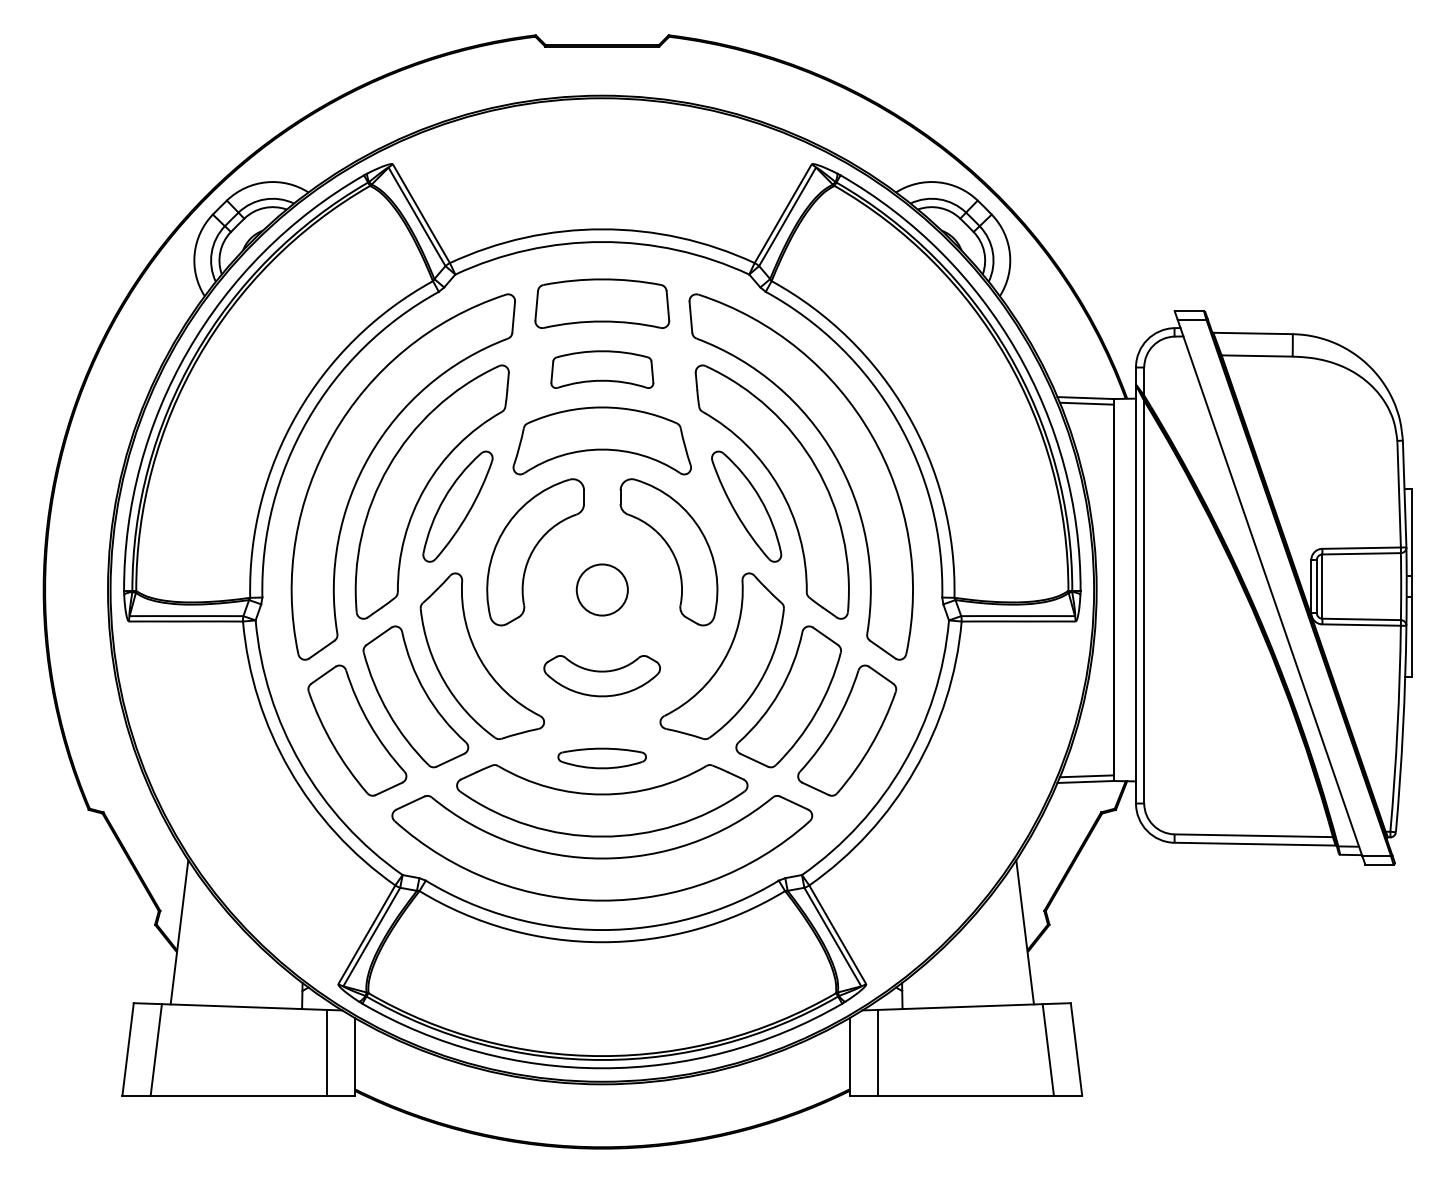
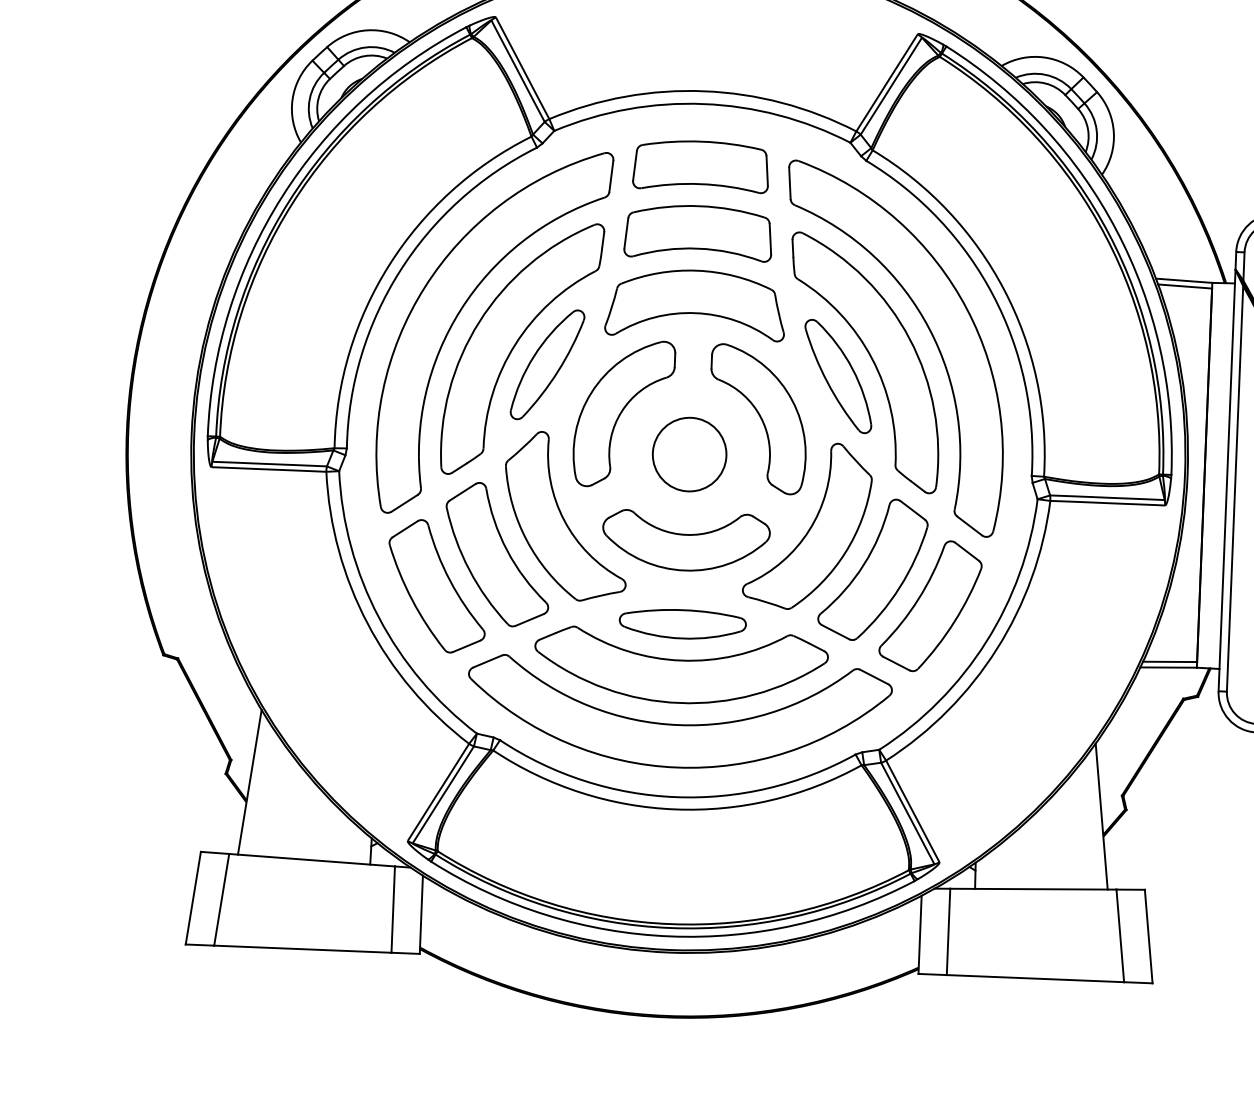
part: (602, 369) -> (698, 232), size x1.43
circle: (601, 589) -> (688, 454), size x1.43
part: (601, 675) -> (685, 540), size x1.43
part: (601, 758) -> (681, 624), size x1.43

